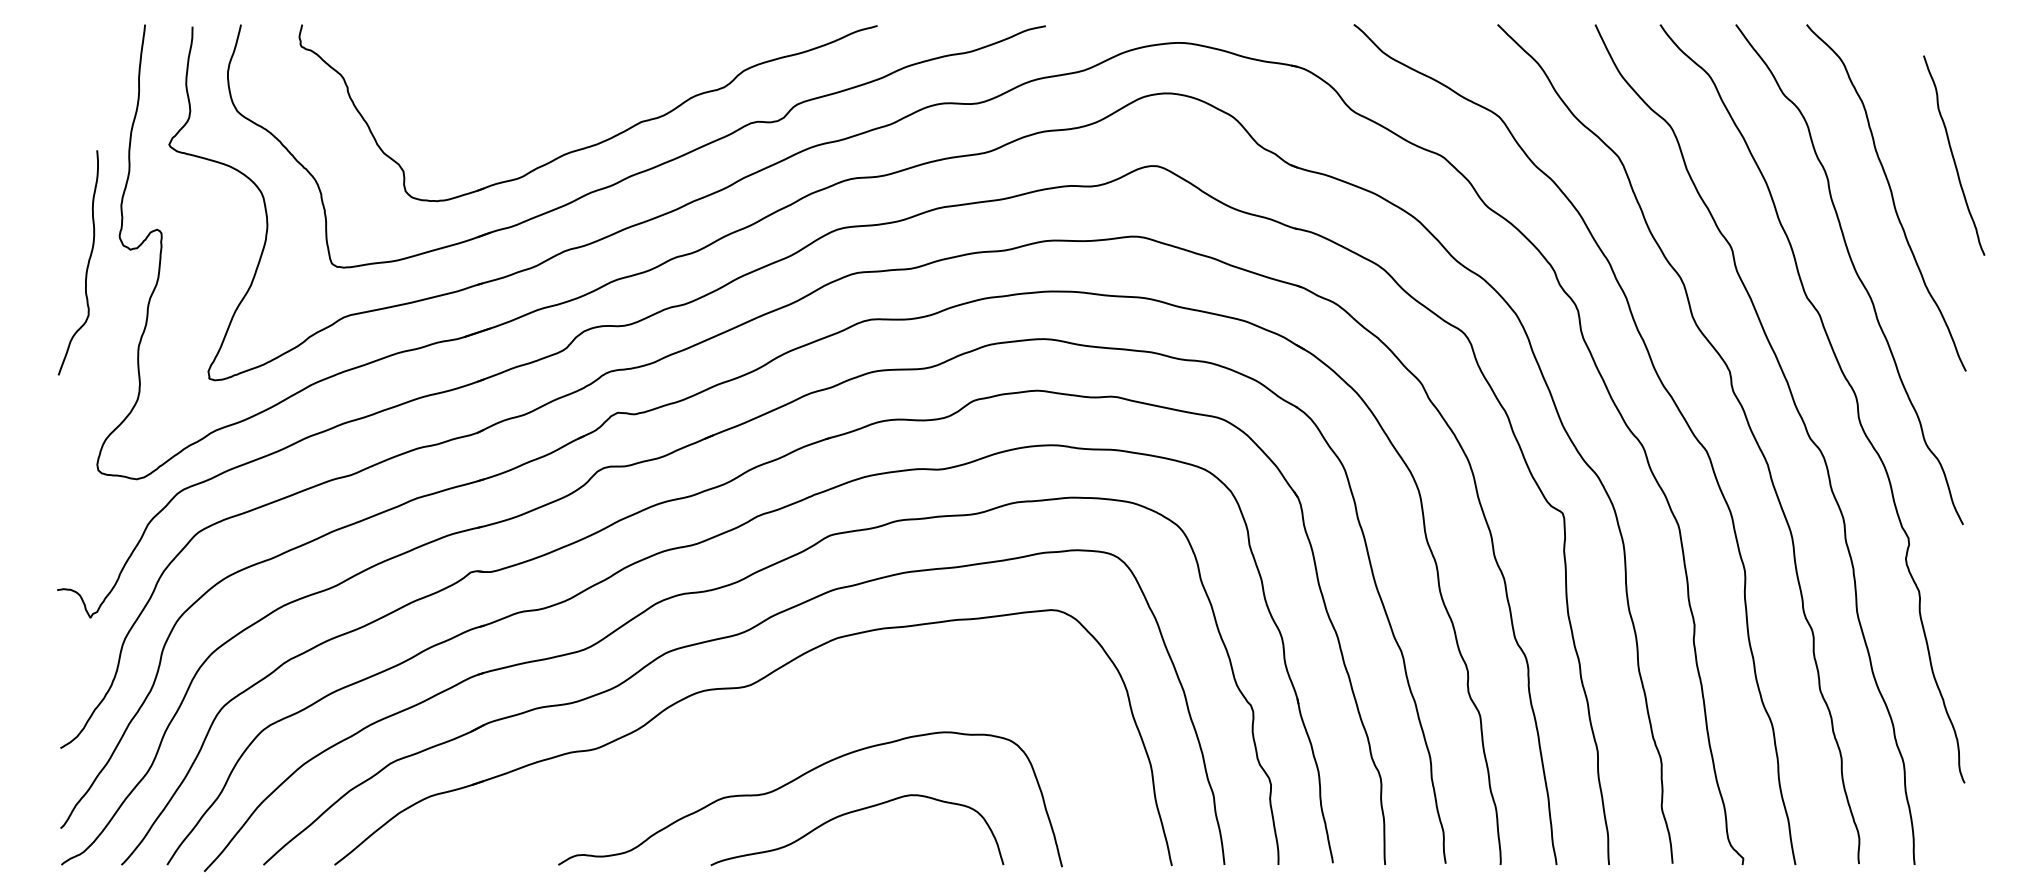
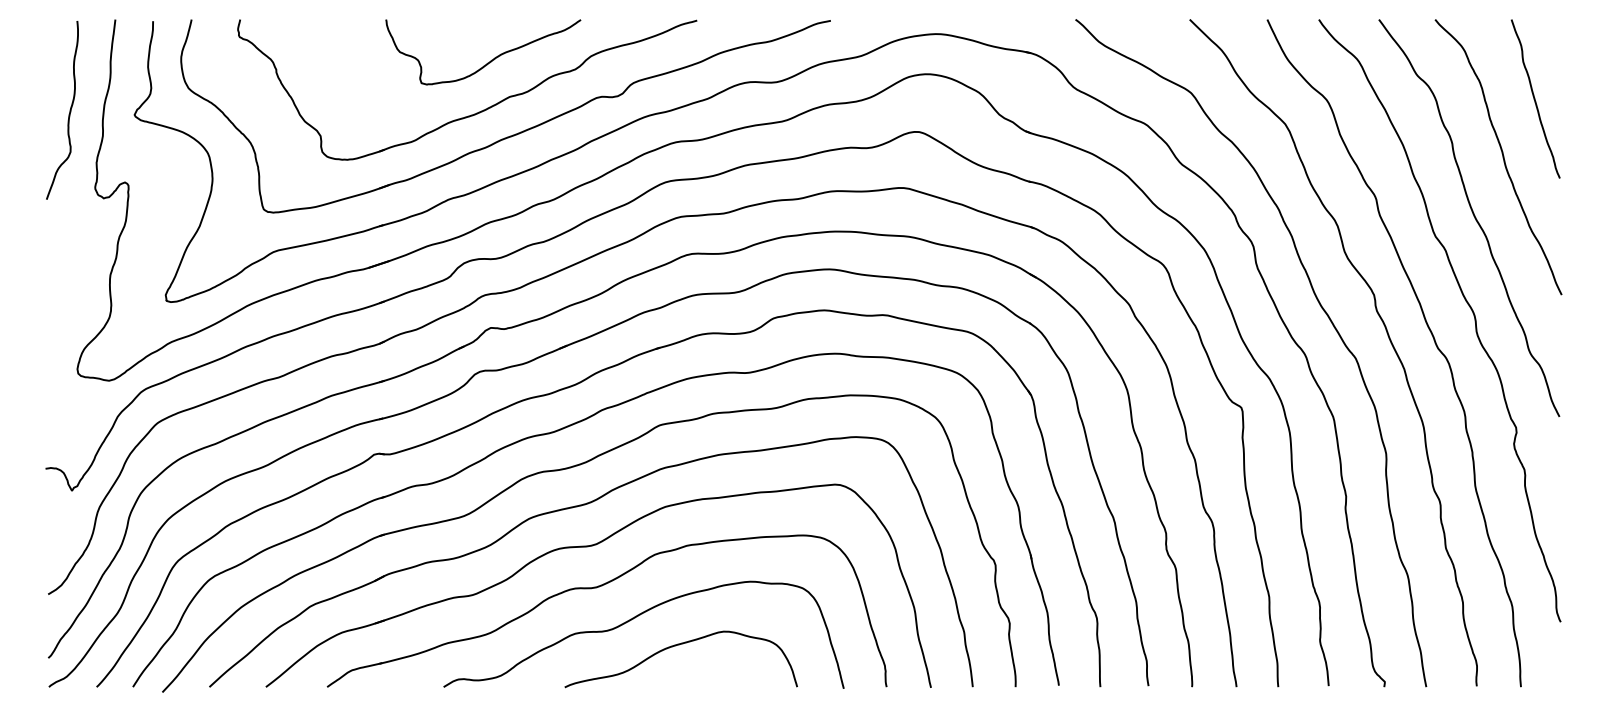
curve: (618, 75) -> (491, 60), added
curve: (1953, 155) -> (1535, 98), moved
curve: (87, 262) -> (69, 110), moved
part: (751, 740) -> (597, 588), added

